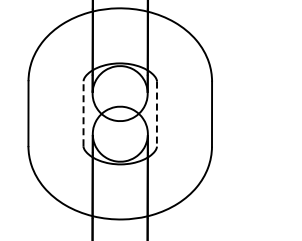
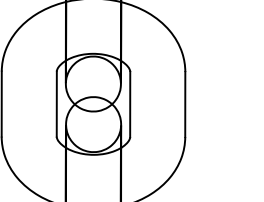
line: (83, 113) -> (56, 103), dashed -> solid
line: (156, 114) -> (129, 104), dashed -> solid

